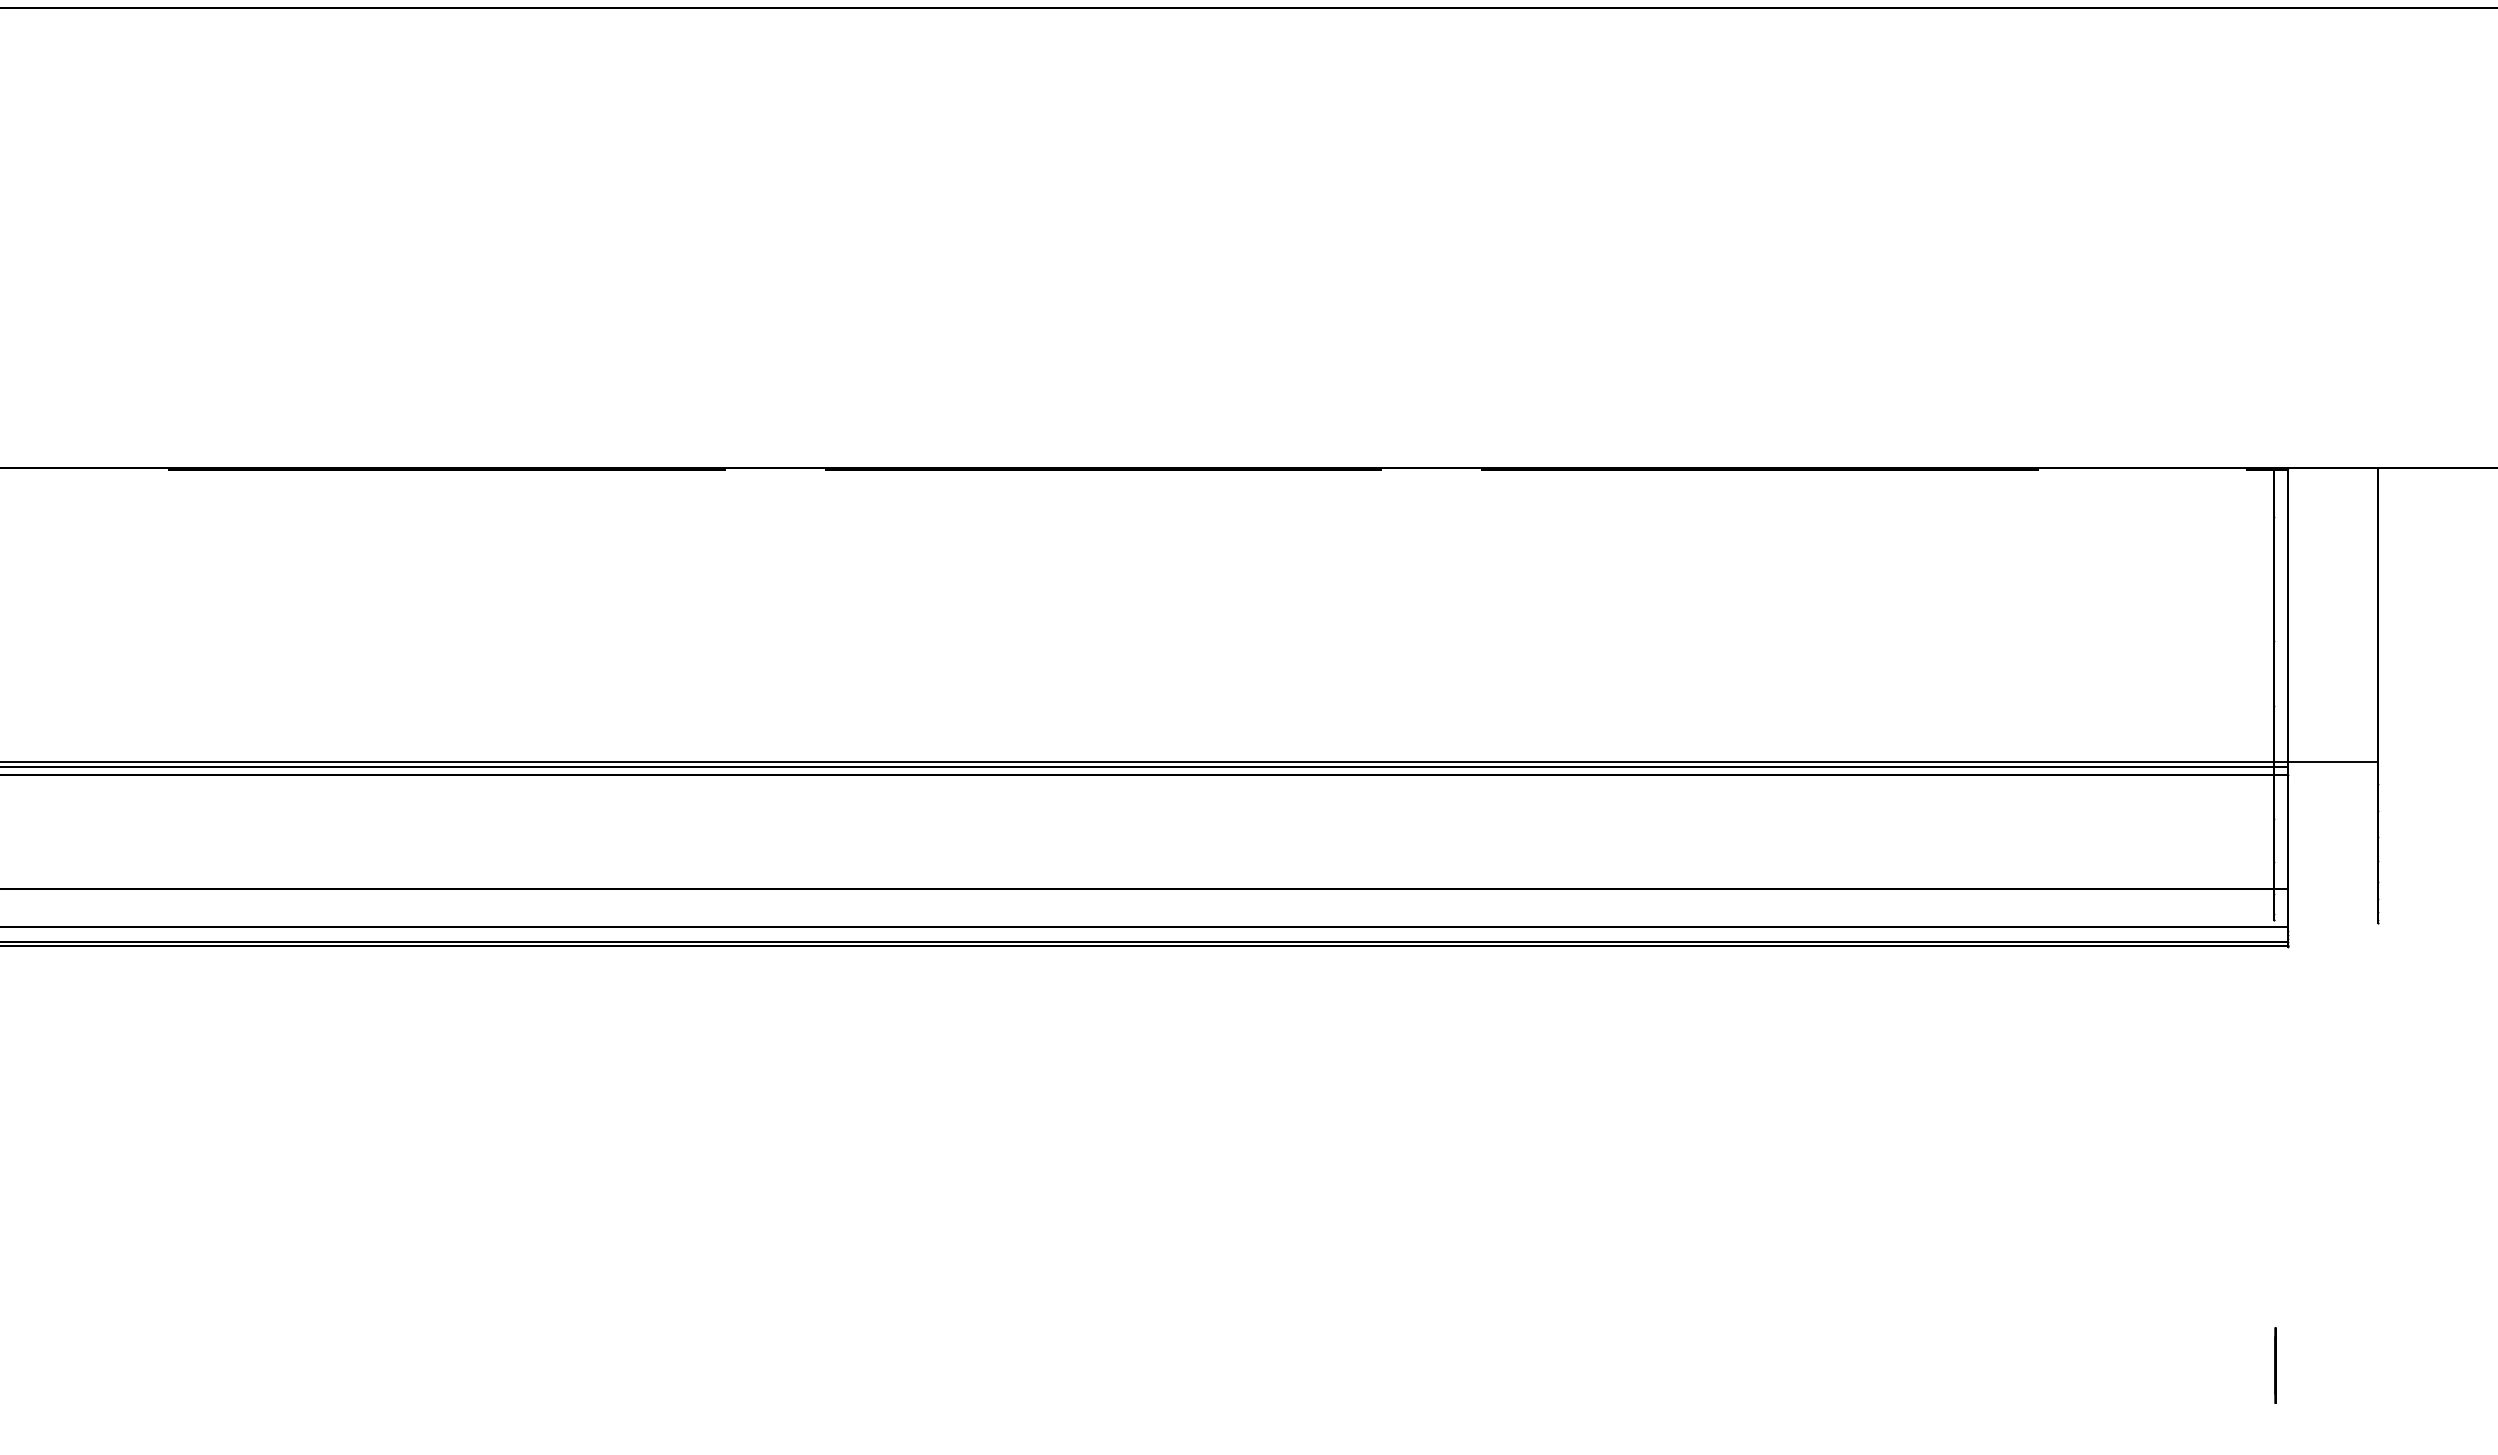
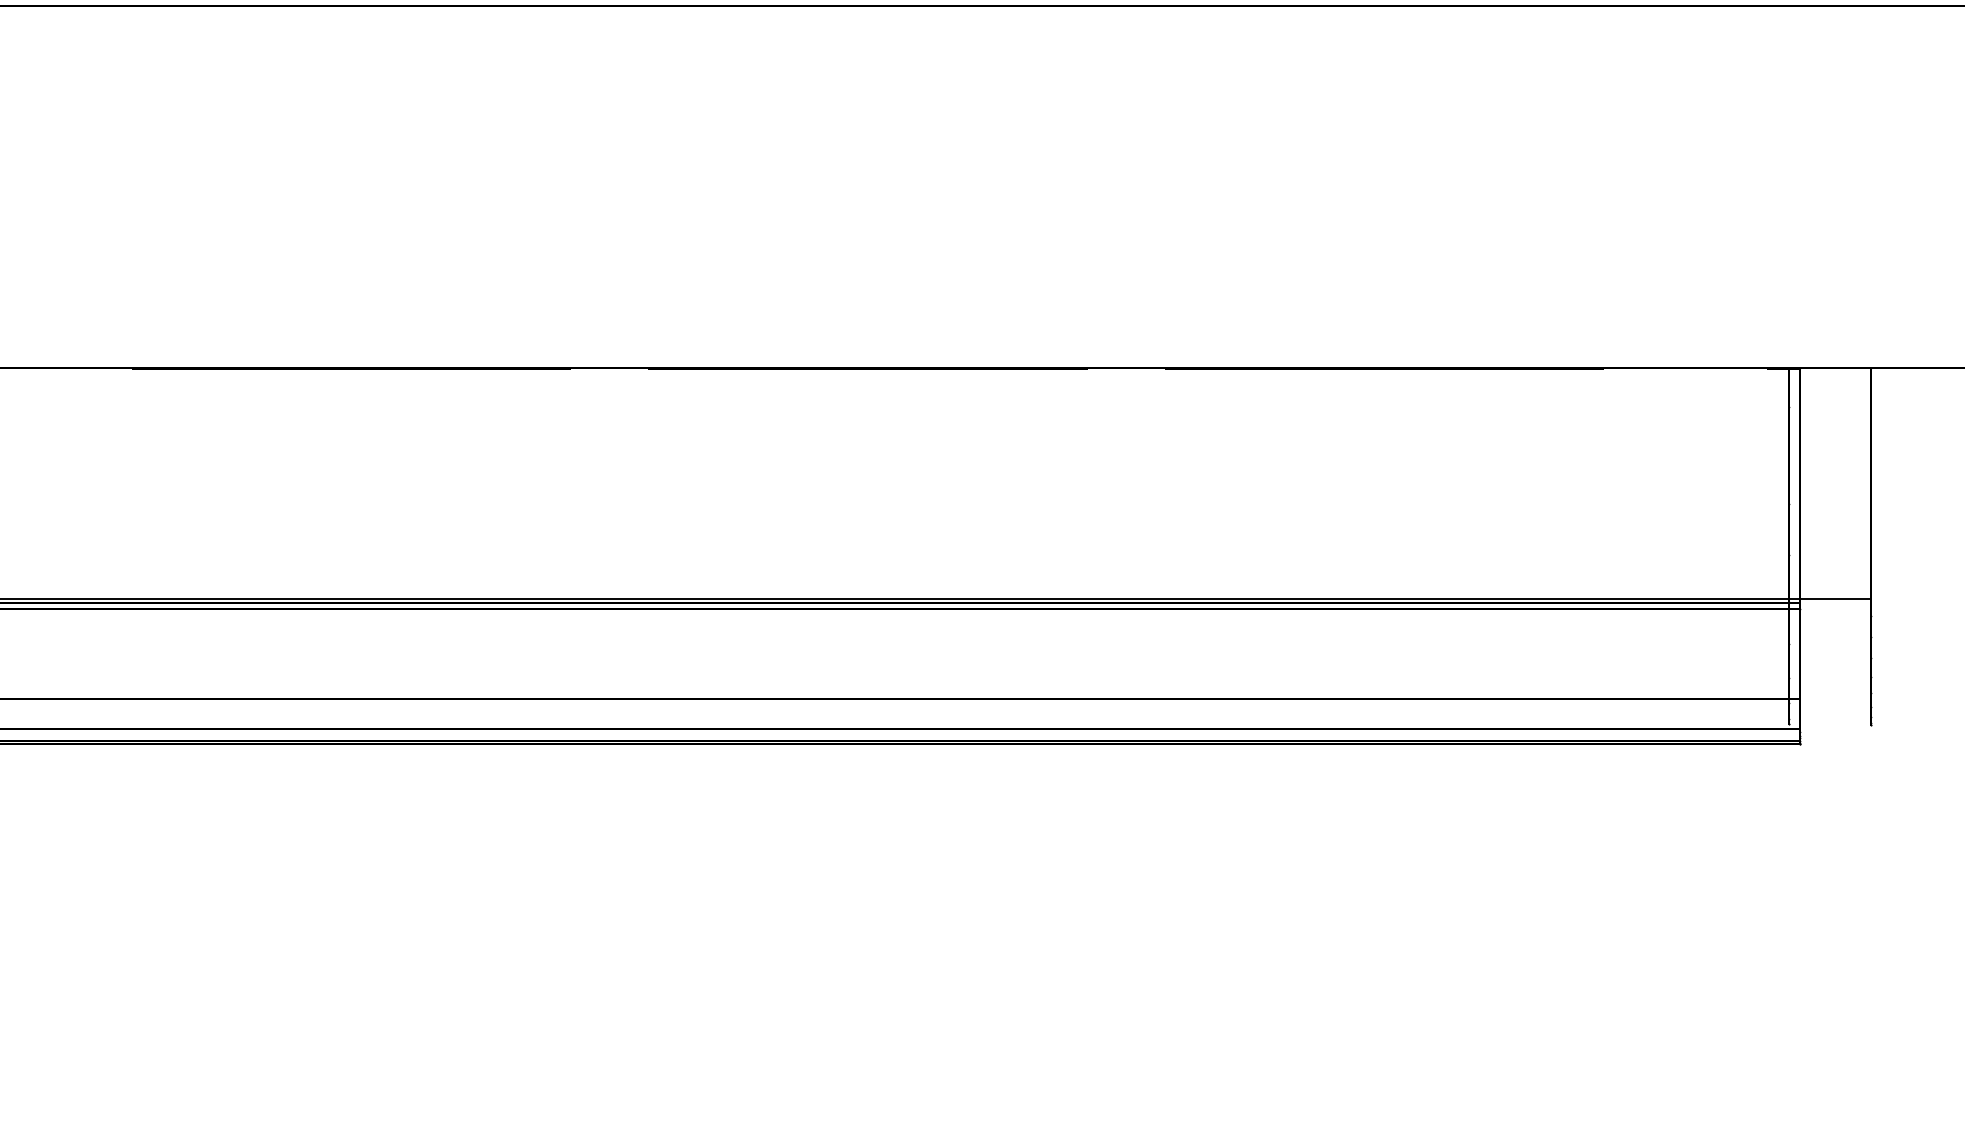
line: (2275, 1365) -> (1789, 1073), removed

